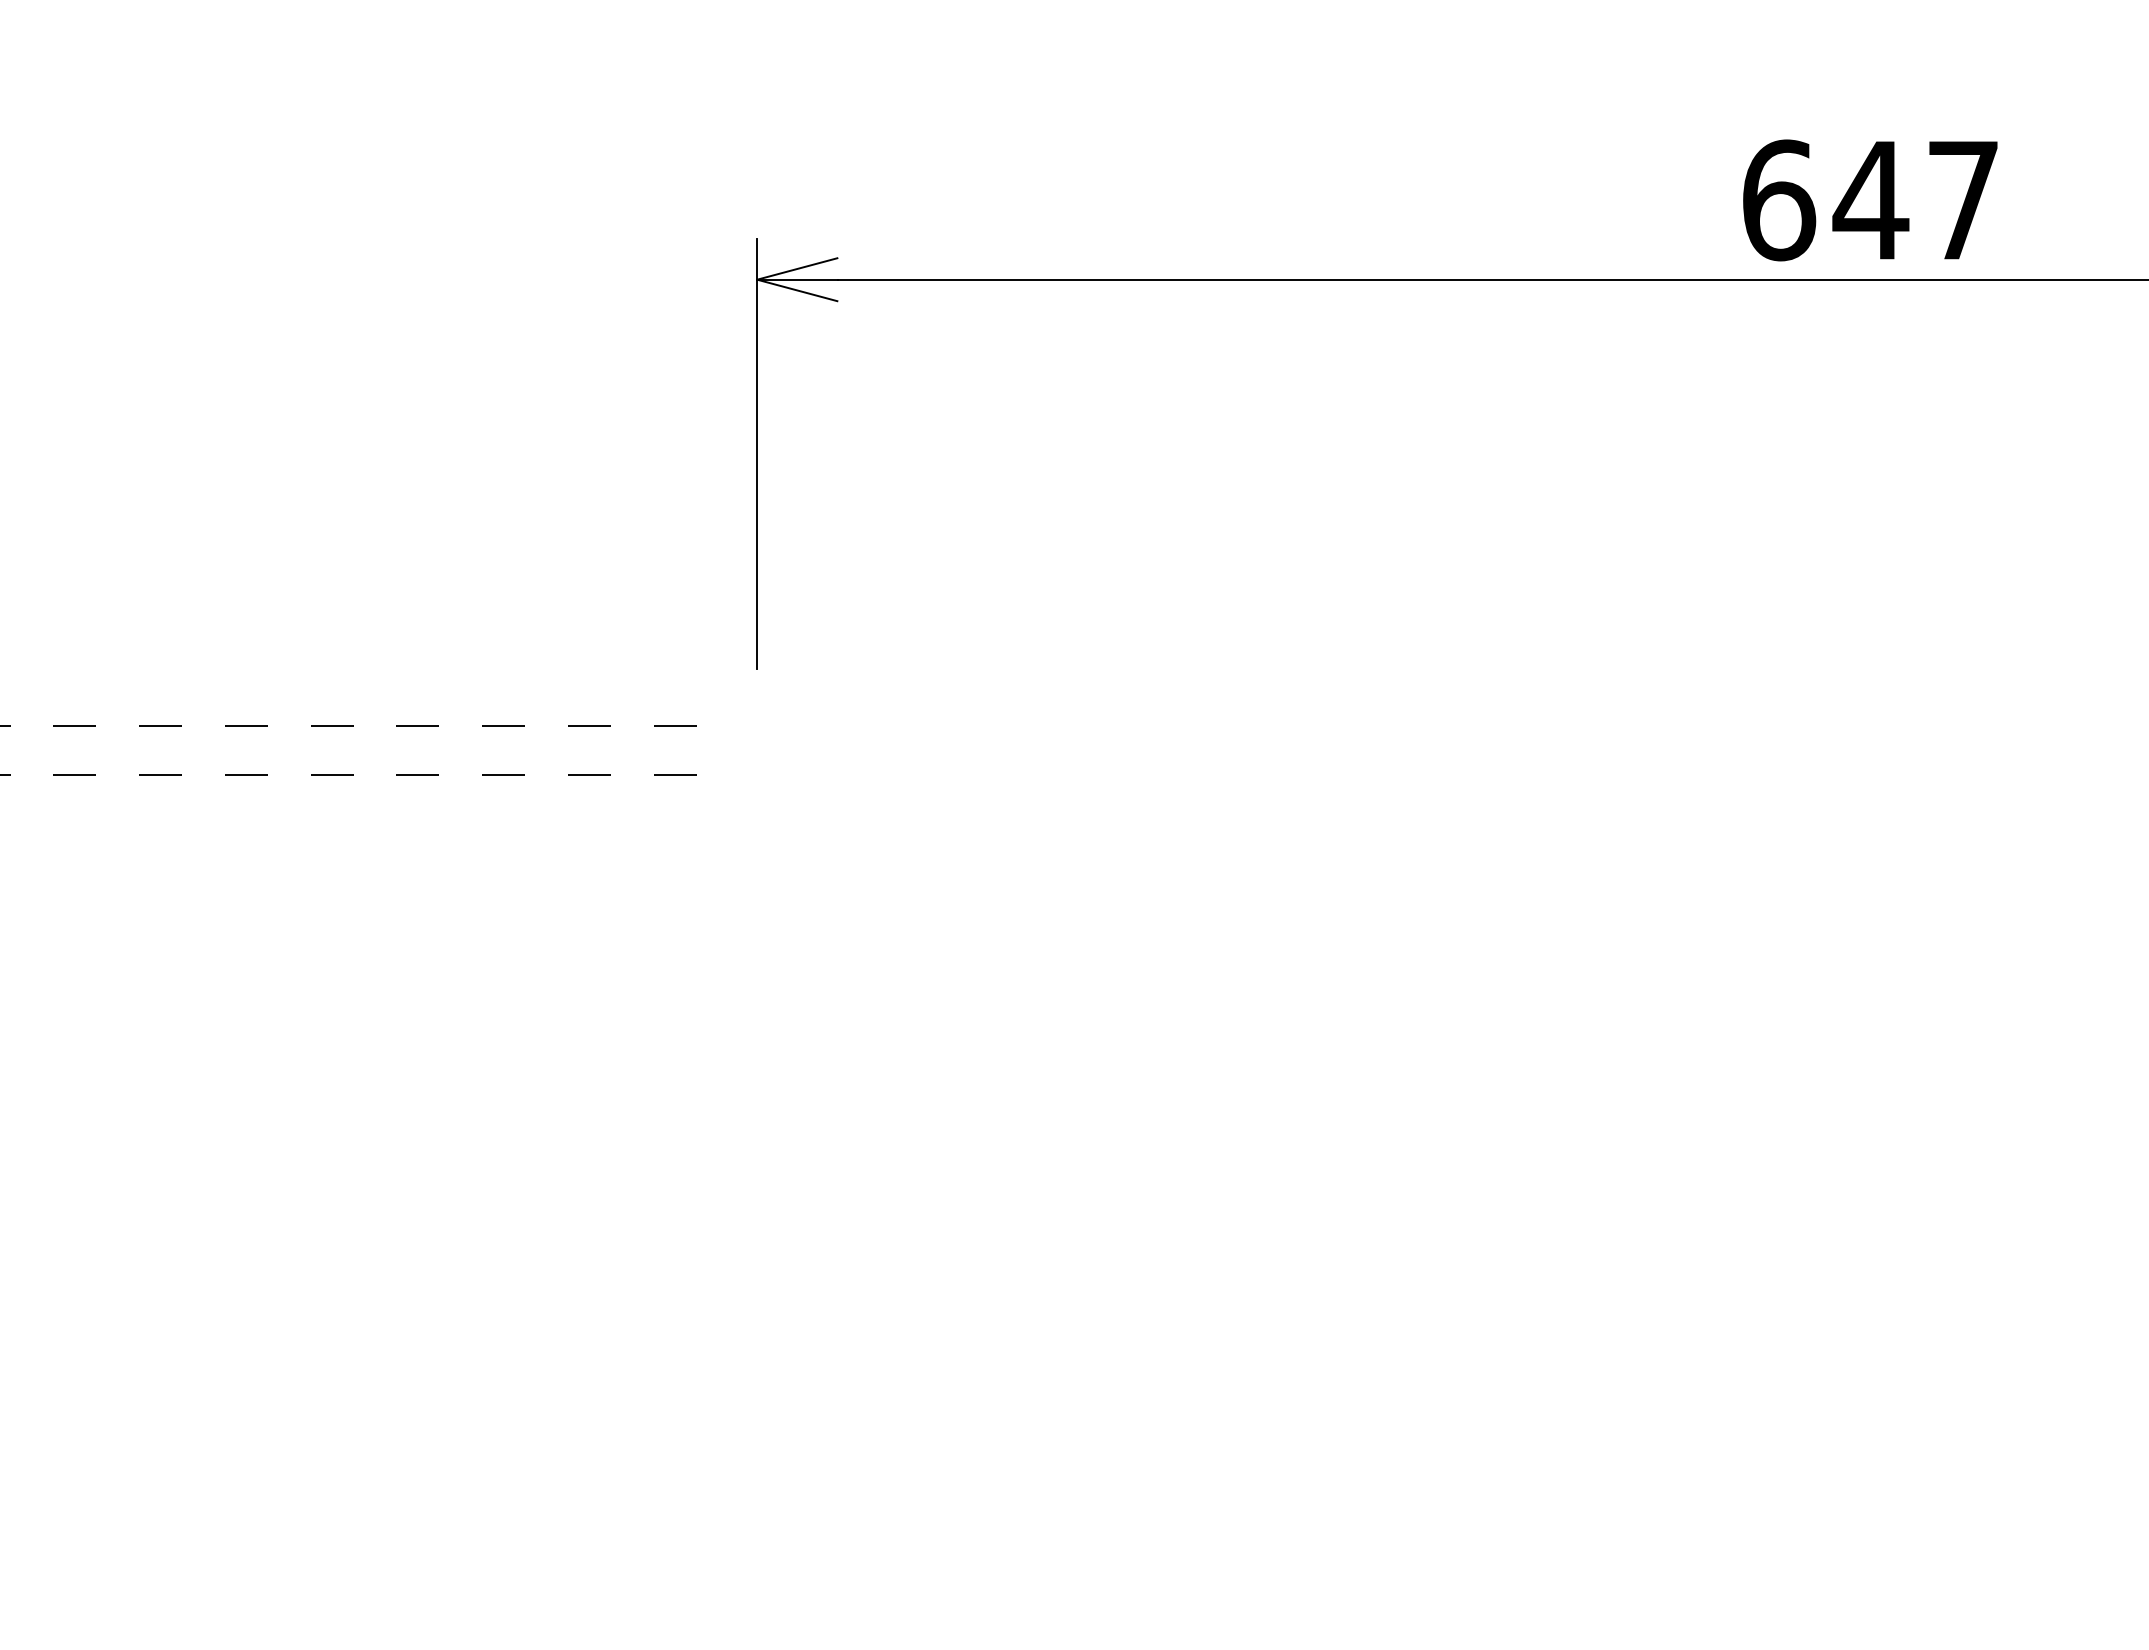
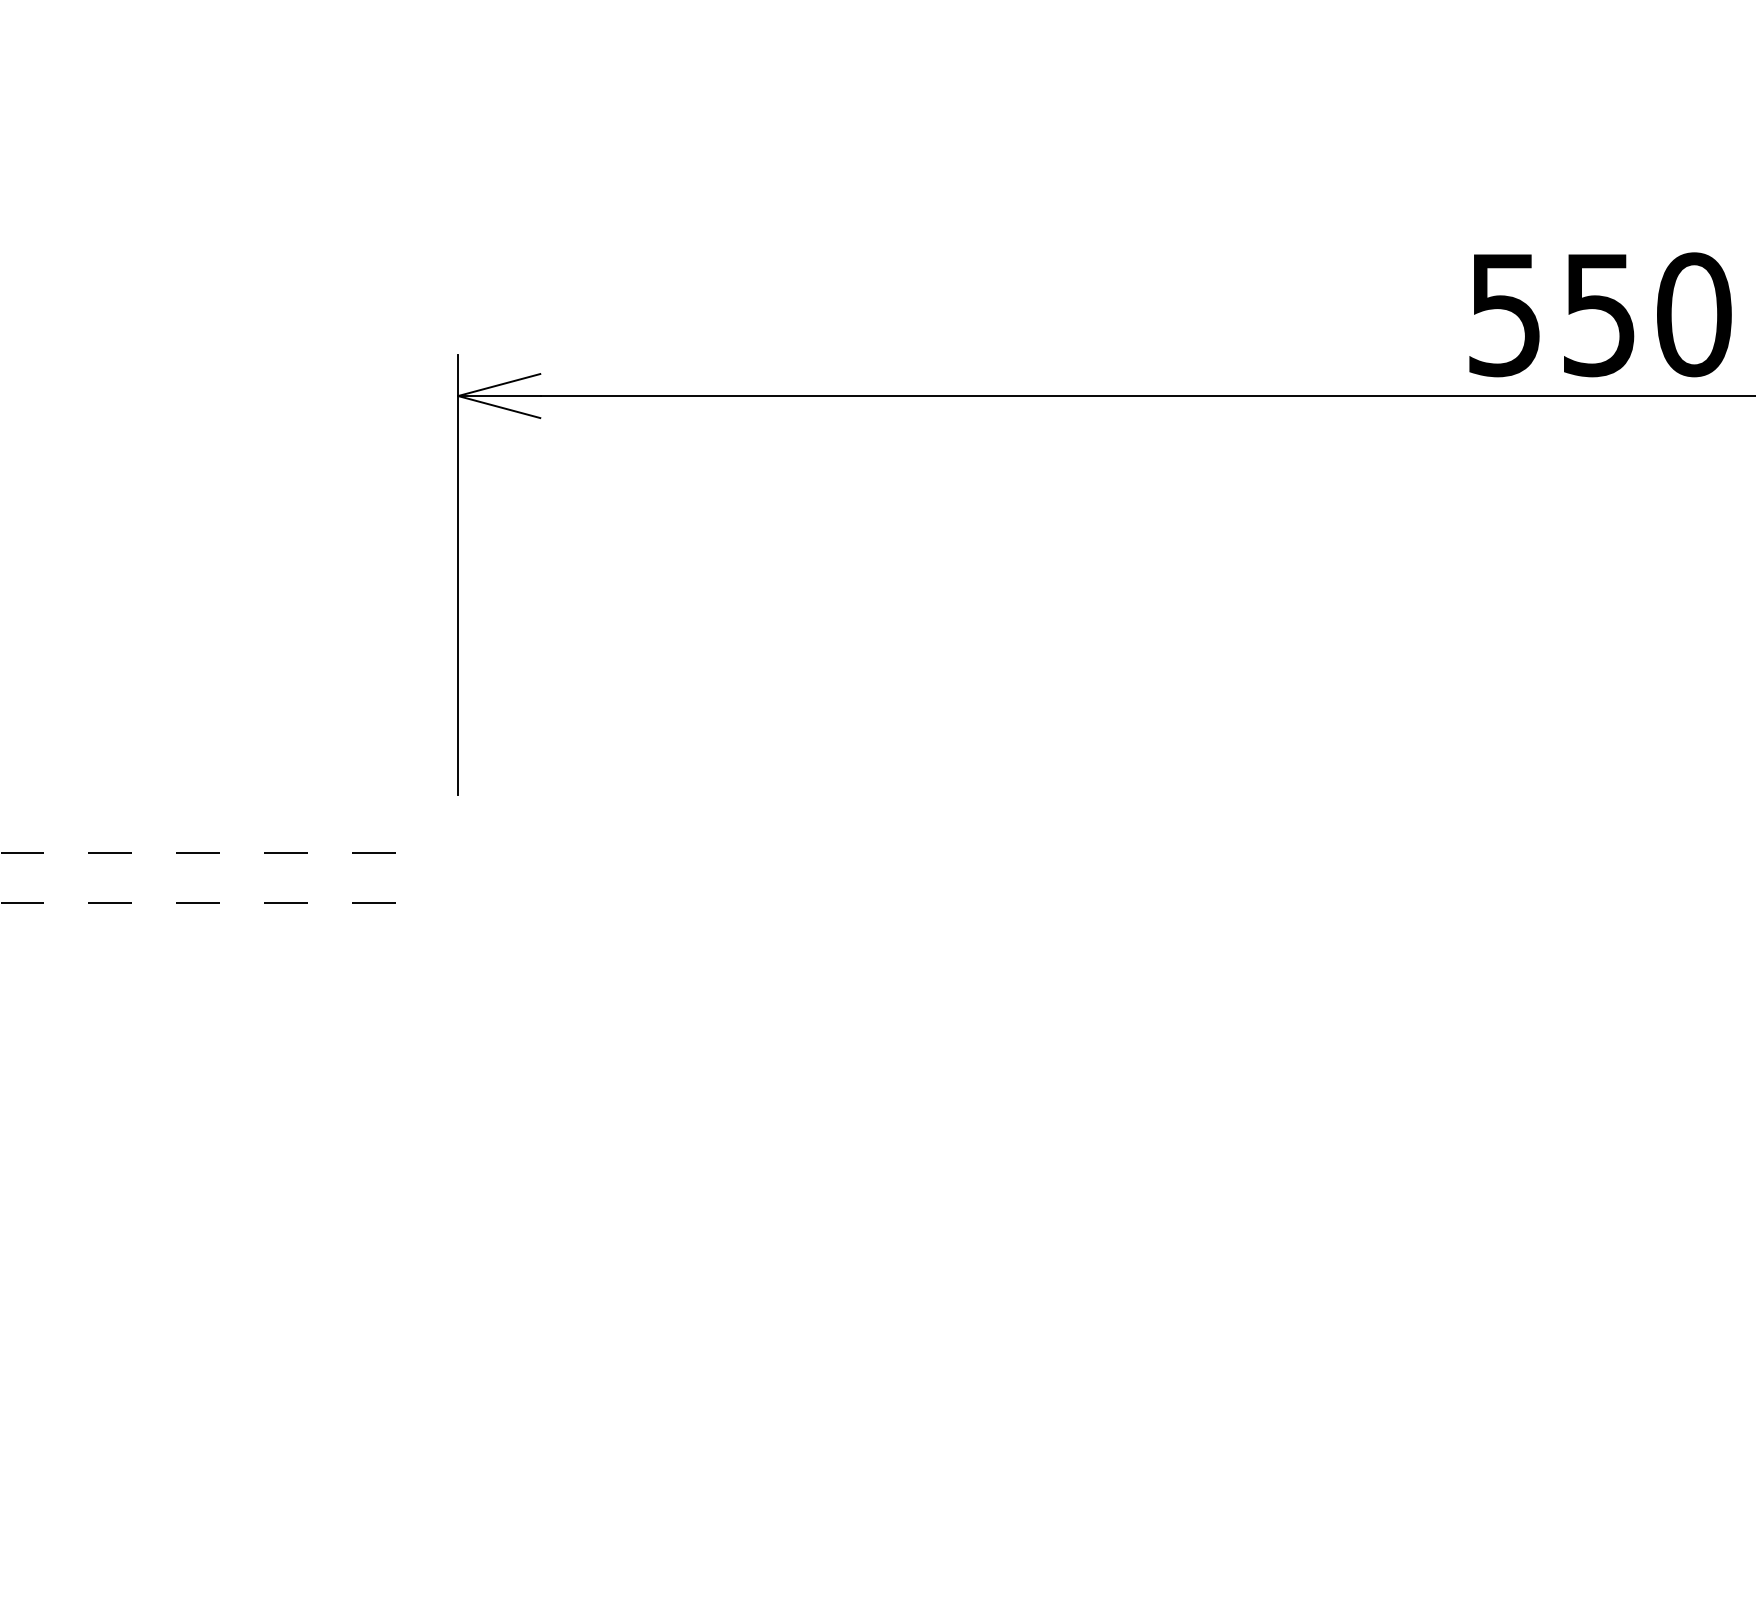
text: (1871, 200) -> (1599, 314), 647 -> 550

